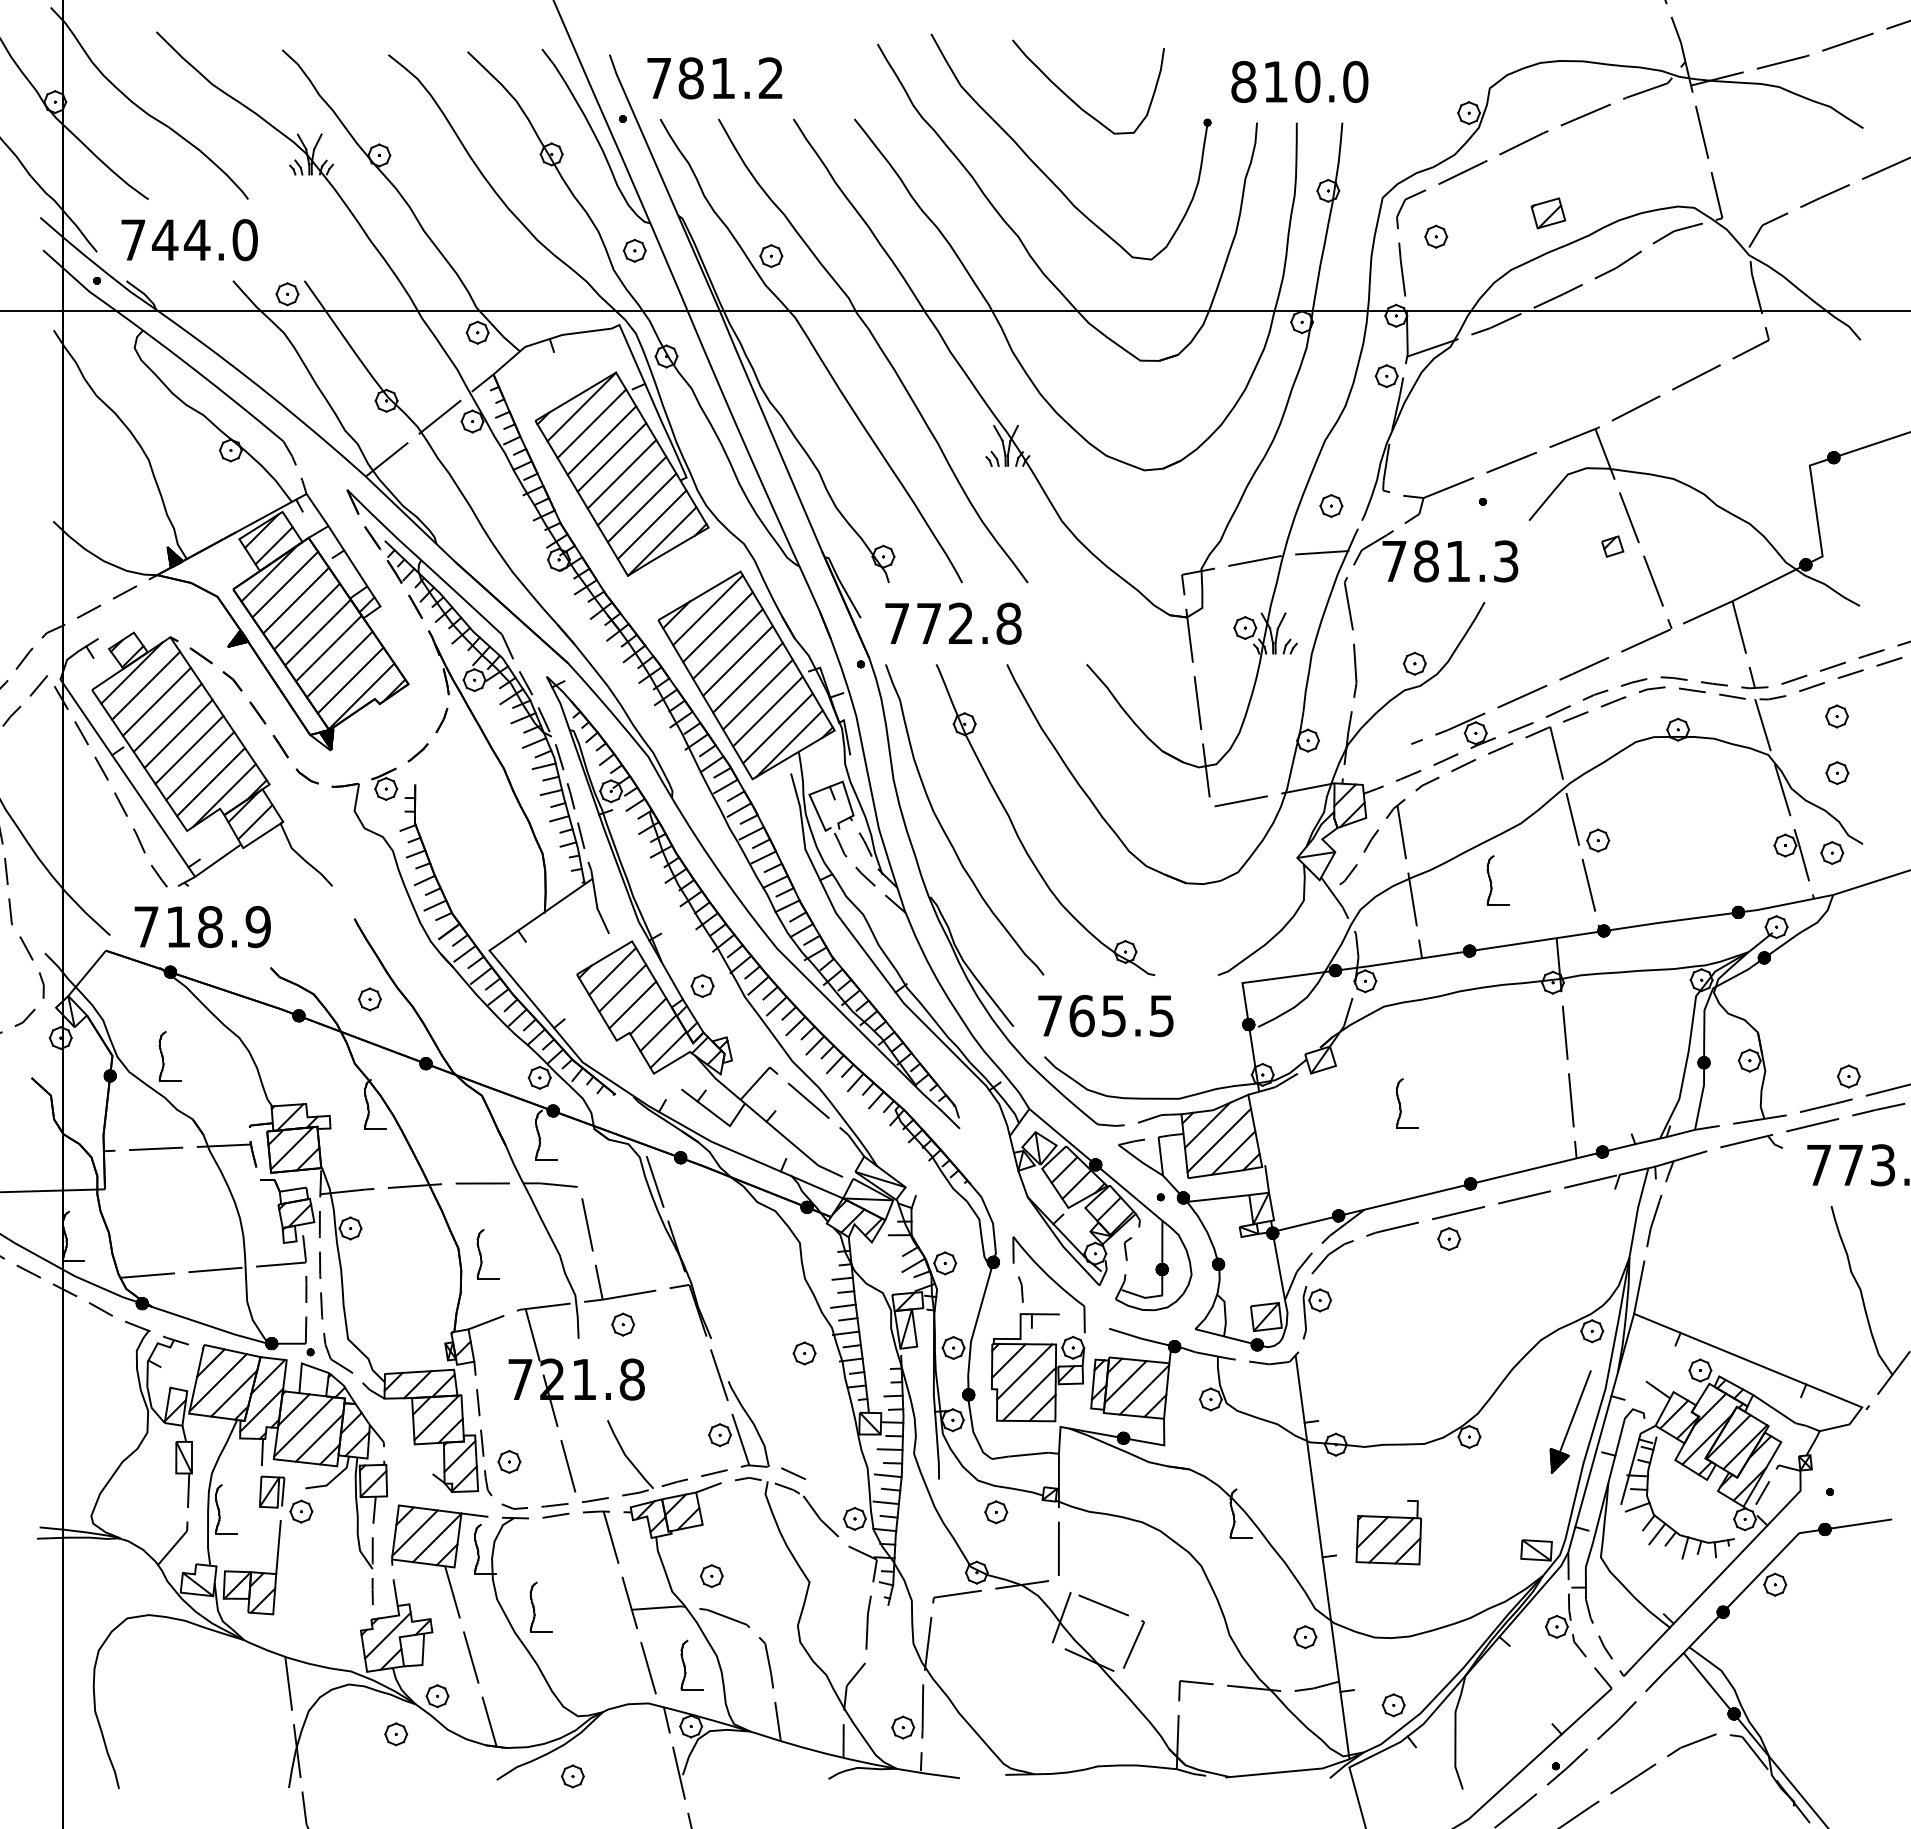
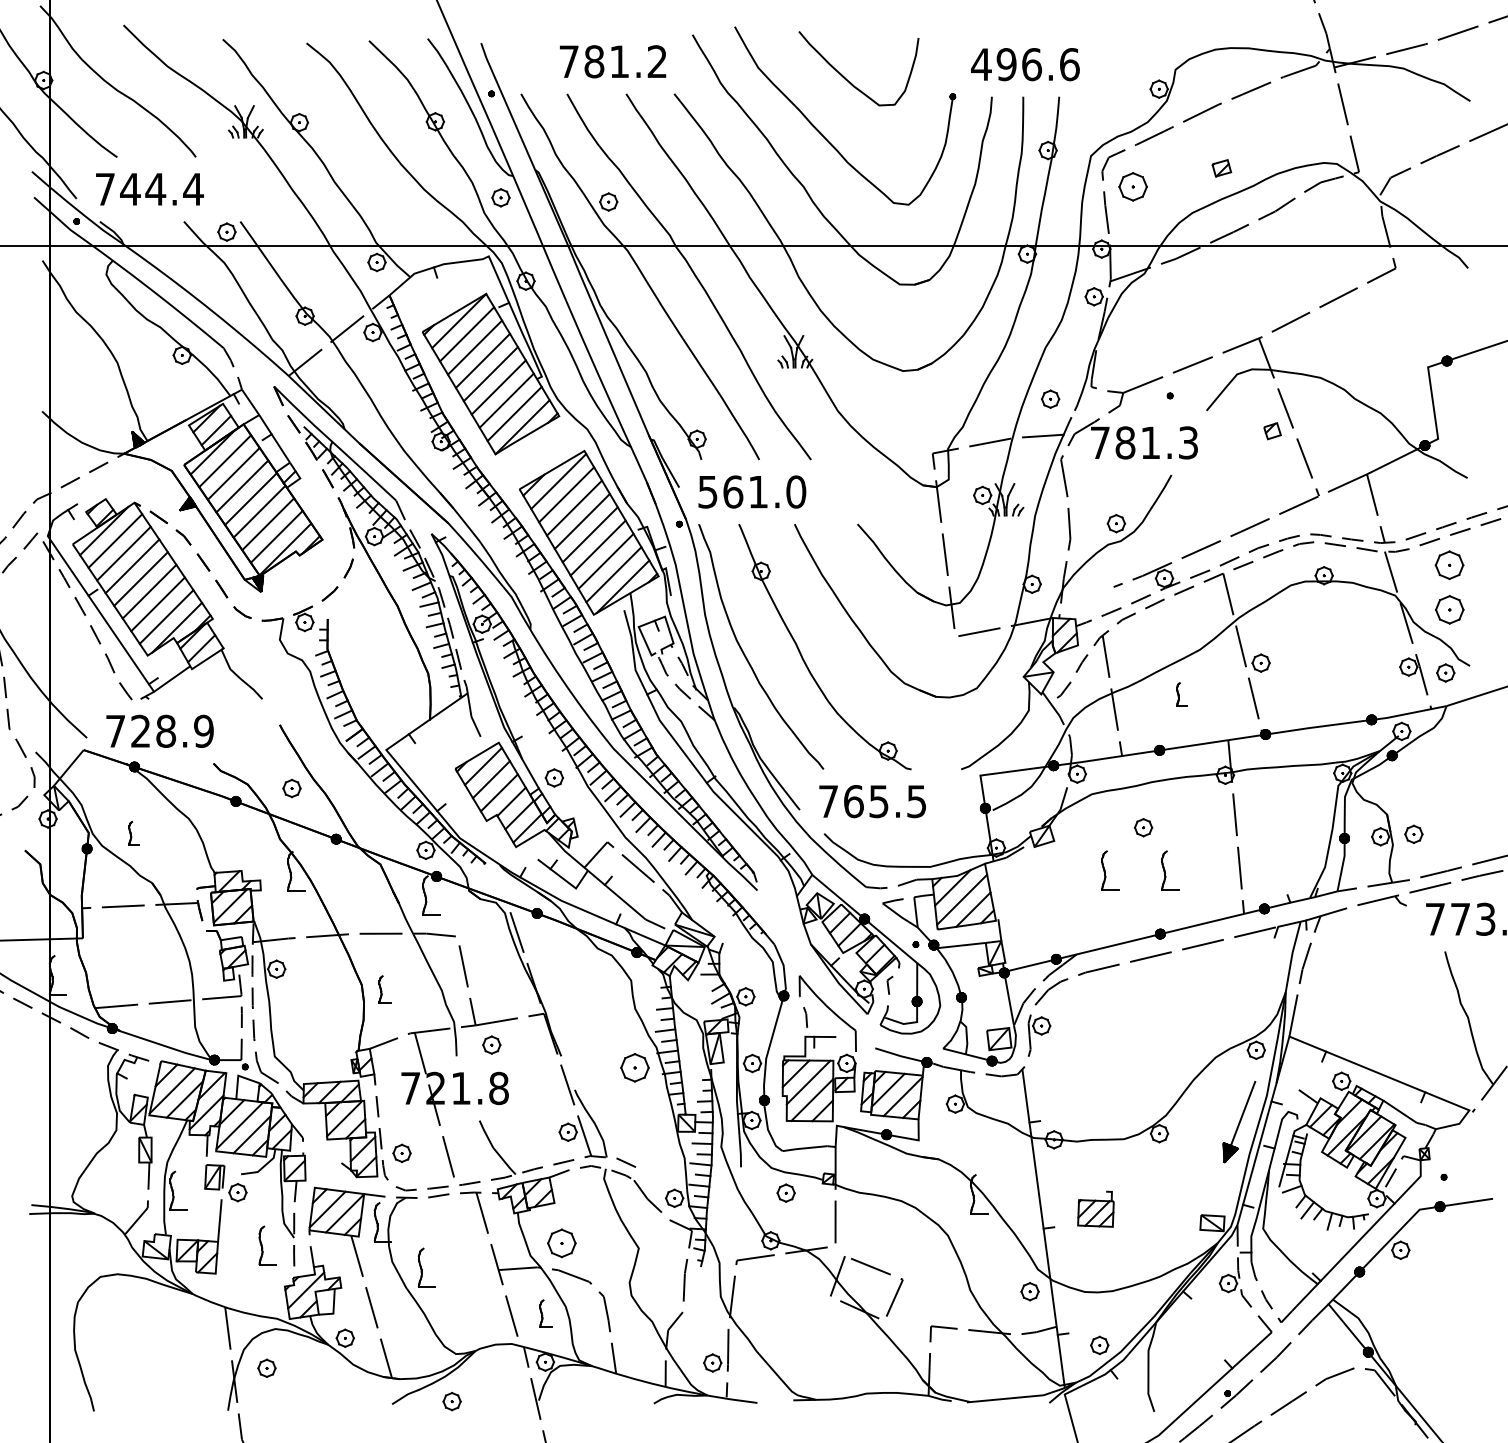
text: (714, 78) -> (612, 61), moved
text: (1299, 81) -> (1025, 64), 810.0 -> 496.6
part: (1548, 213) -> (1221, 168), size x0.7
part: (1436, 236) -> (1133, 186), size x1.6
text: (244, 240) -> (193, 189), 744.0 -> 744.4
text: (953, 623) -> (752, 491), 772.8 -> 561.0
part: (1836, 716) -> (1449, 565), size x1.6
part: (1837, 773) -> (1449, 610), size x1.6
part: (1497, 880) -> (1181, 694), size x0.6
text: (177, 926) -> (140, 730), 718.9 -> 728.9
part: (169, 1056) -> (133, 833), size x0.6
part: (1848, 1076) -> (1413, 834), moved
part: (1482, 1103) -> (1169, 870), added
part: (1449, 1238) -> (1143, 827), moved
part: (487, 1254) -> (384, 989), size x0.7
part: (804, 1353) -> (634, 1067), size x1.6
part: (1388, 1532) -> (1095, 1209), size x0.7
part: (711, 1576) -> (561, 1243), size x1.6
part: (338, 1578) -> (267, 1245), added
part: (691, 1664) -> (545, 1313), size x0.7
part: (396, 1734) -> (267, 1368), moved

